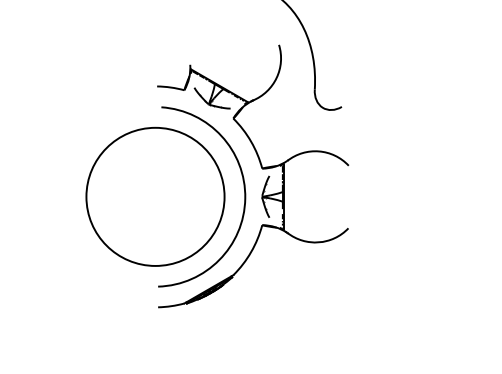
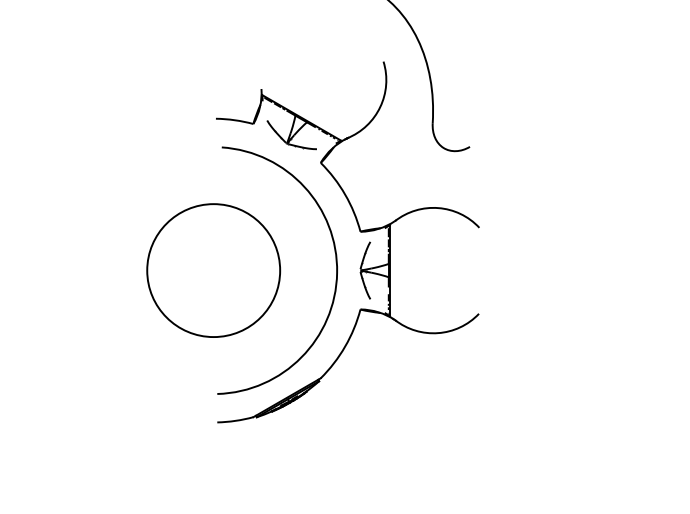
circle: (155, 196) -> (213, 270), size x0.7

